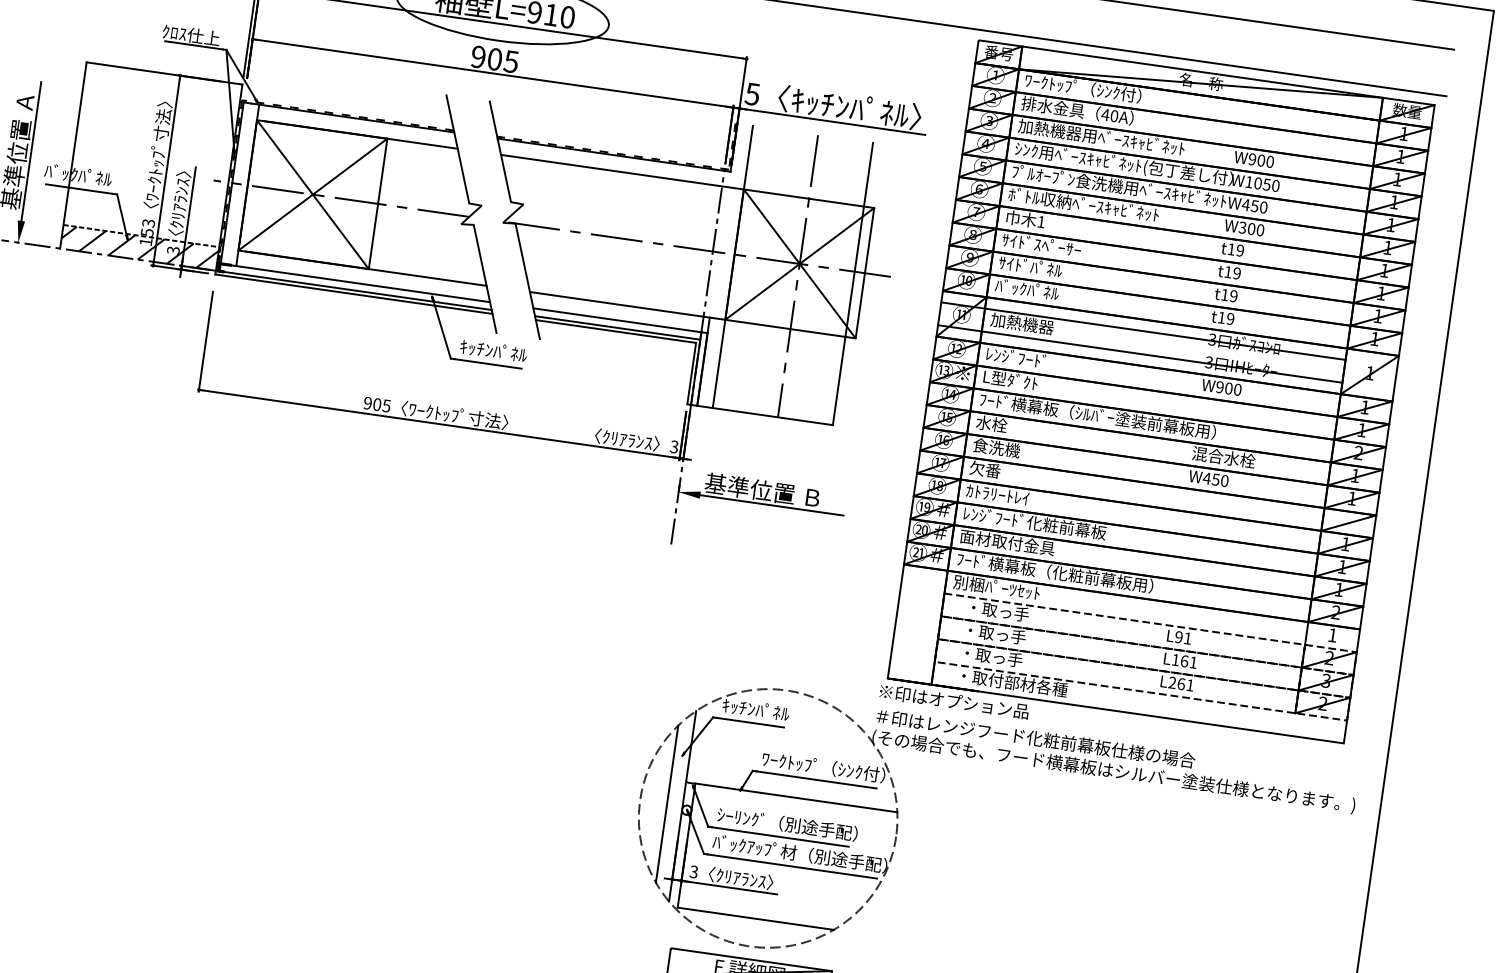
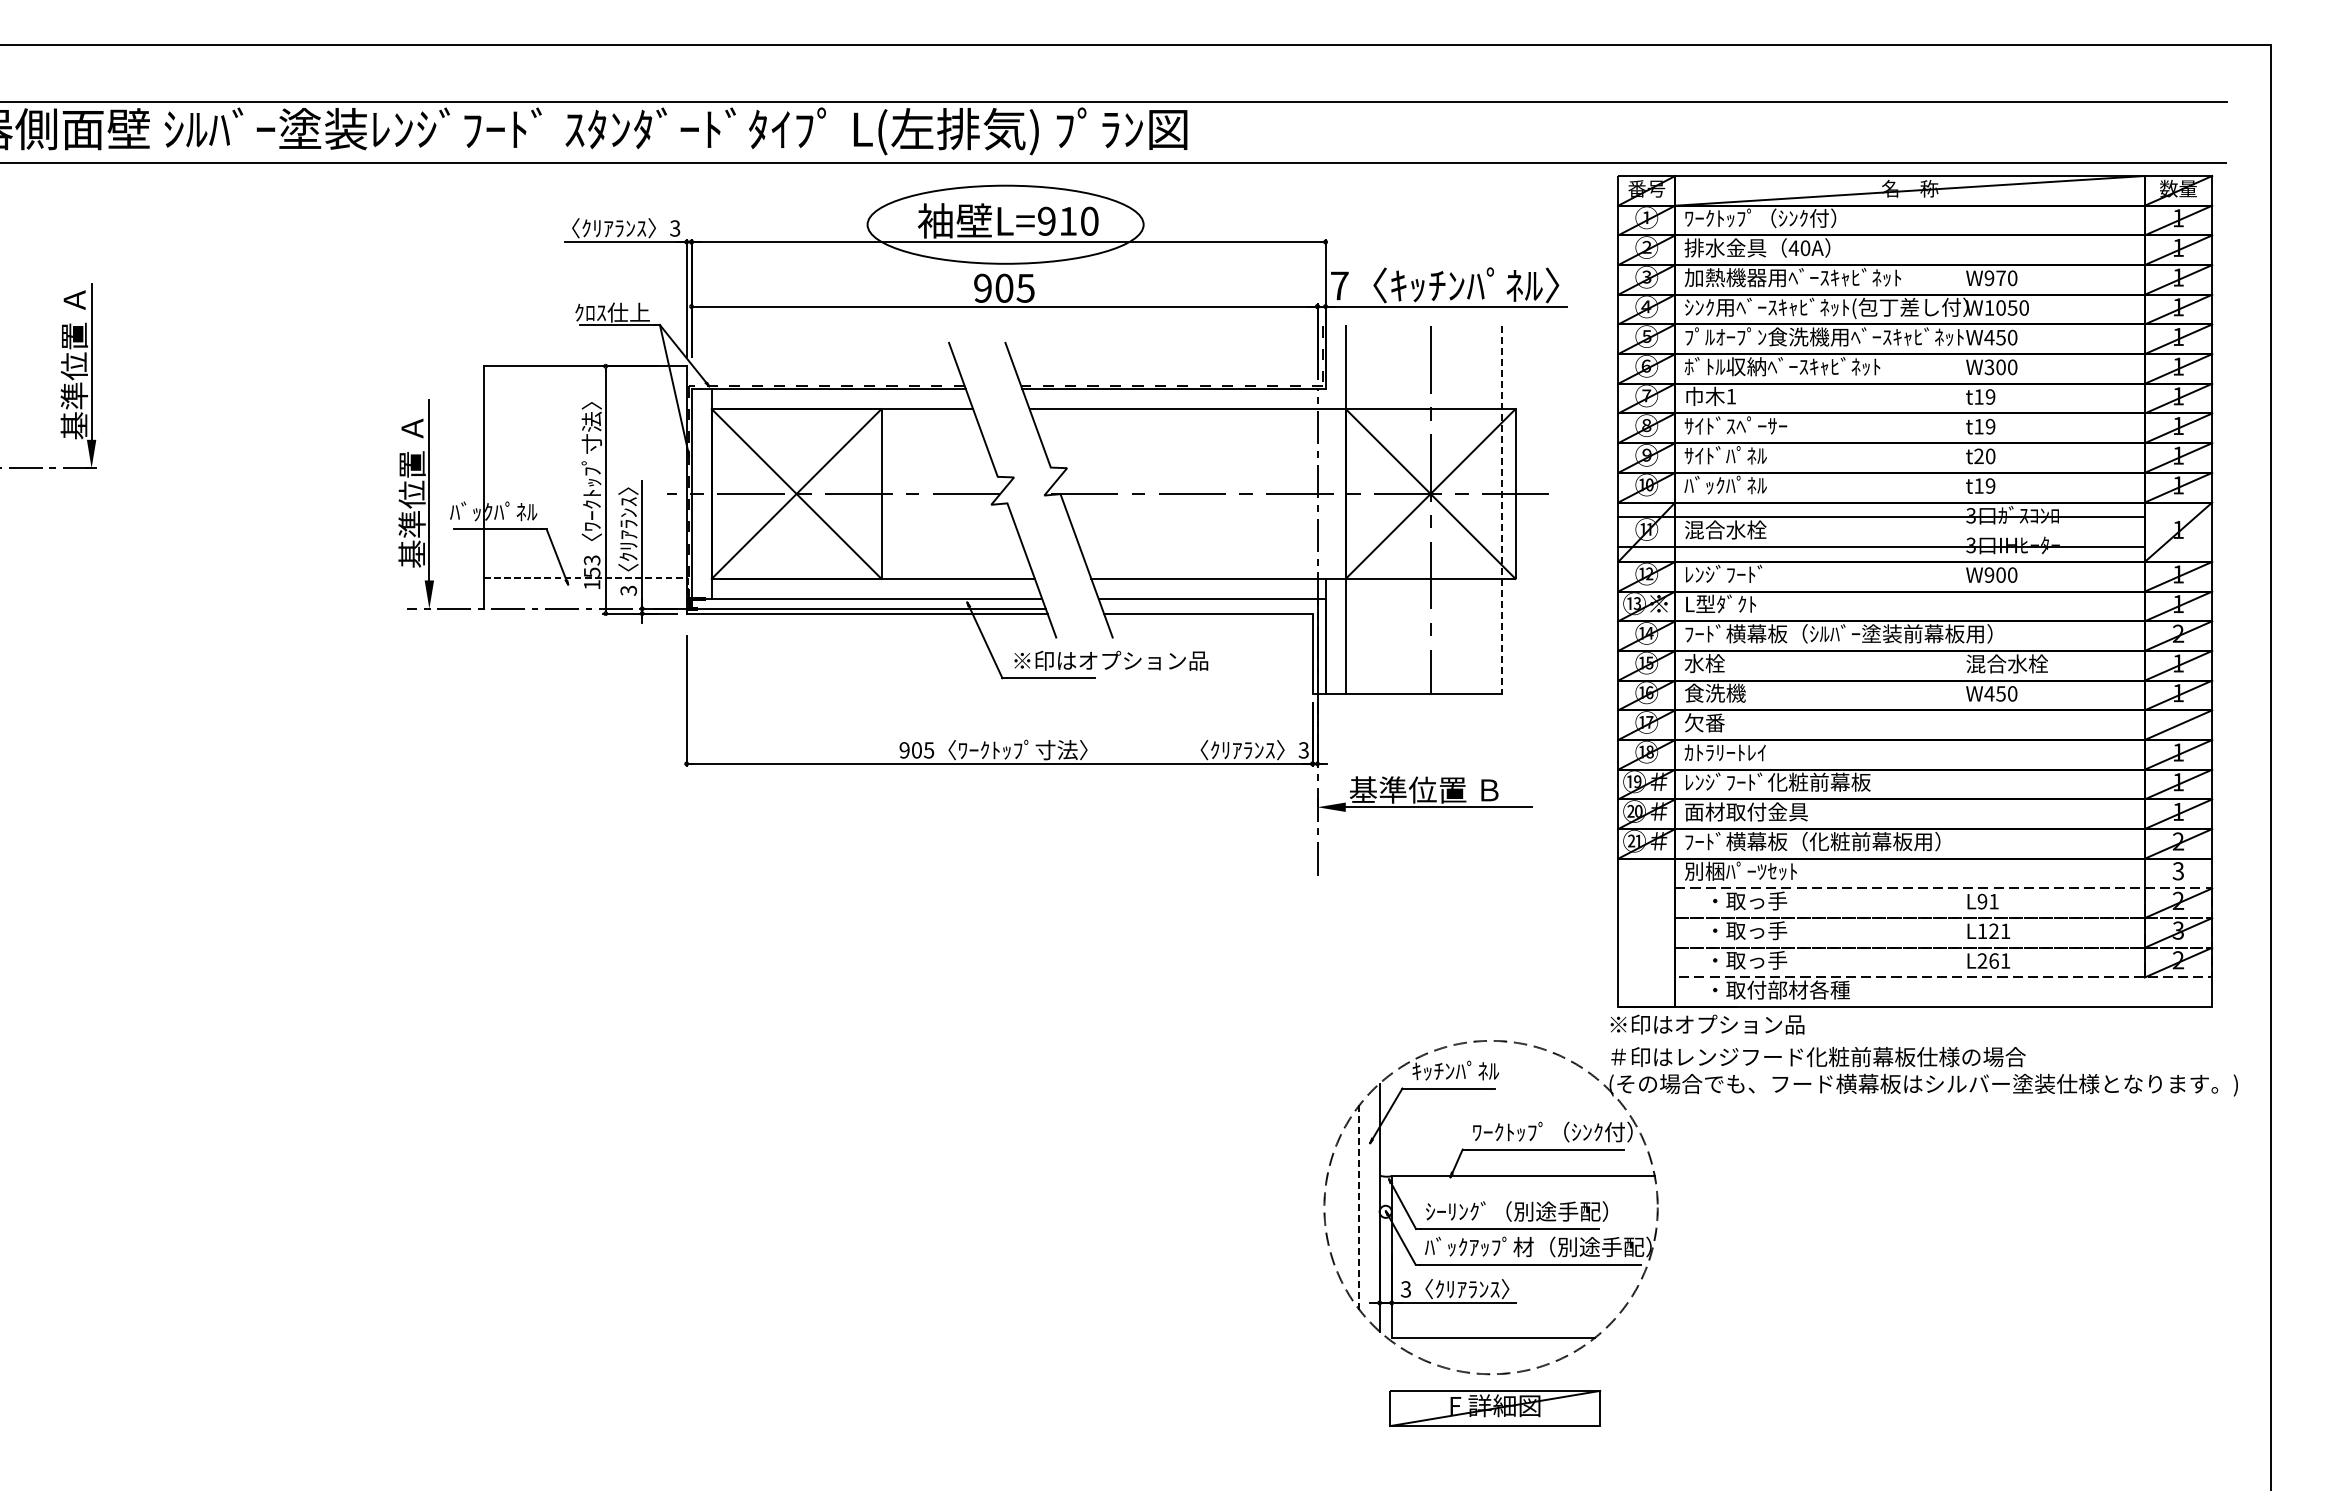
text: (752, 93) -> (1339, 285), 5 -> 7
text: (1260, 160) -> (2000, 278), W900 -> W970
hatch: (139, 247) -> (584, 593), removed
line: (853, 284) -> (1502, 510), solid -> dashed
text: (1229, 295) -> (1984, 456), t19 -> t20
text: (1022, 323) -> (1725, 529), 加熱機器 -> 混合水栓
line: (617, 327) -> (1209, 608), removed
text: (535, 356) -> (1110, 660), ｷｯﾁﾝﾊﾟﾈﾙ -> ※印はオプション品
text: (1331, 635) -> (2177, 871), 1 -> 3
text: (1184, 661) -> (1993, 931), L161 -> L121
line: (667, 804) -> (1359, 1208), solid -> dashed

